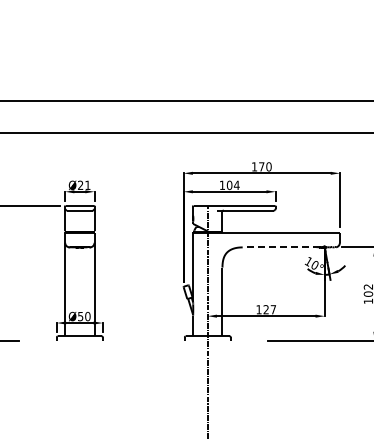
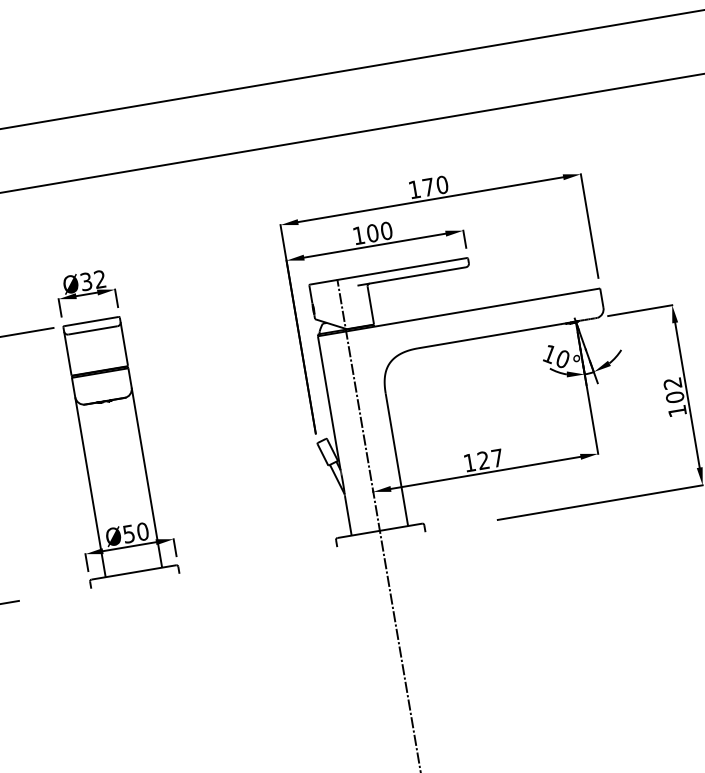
text: (84, 184) -> (93, 278), Ø21 -> Ø32
text: (236, 184) -> (385, 229), 104 -> 100
line: (281, 247) -> (492, 335), dashed -> solid

